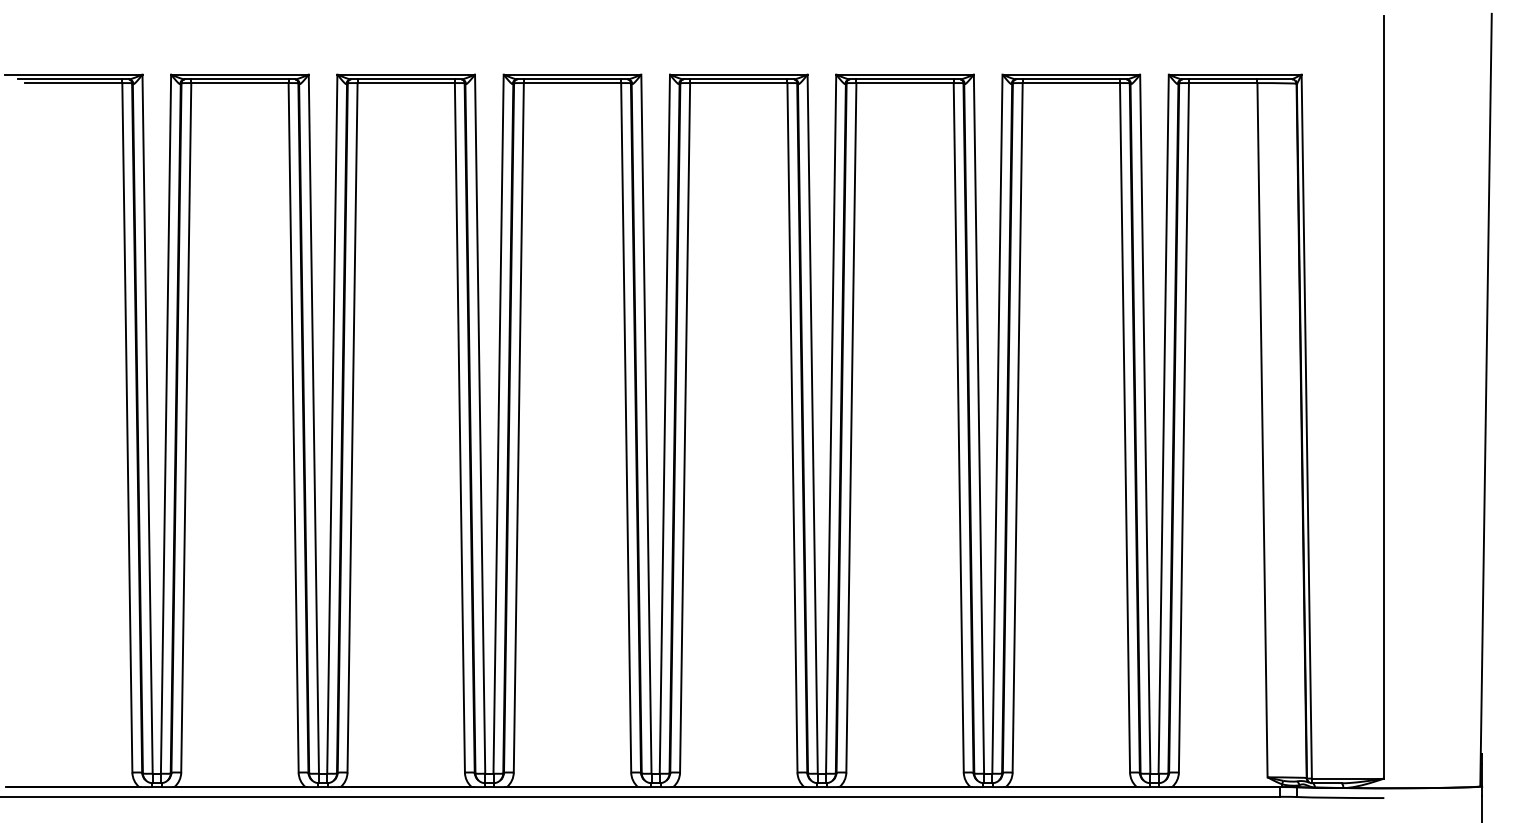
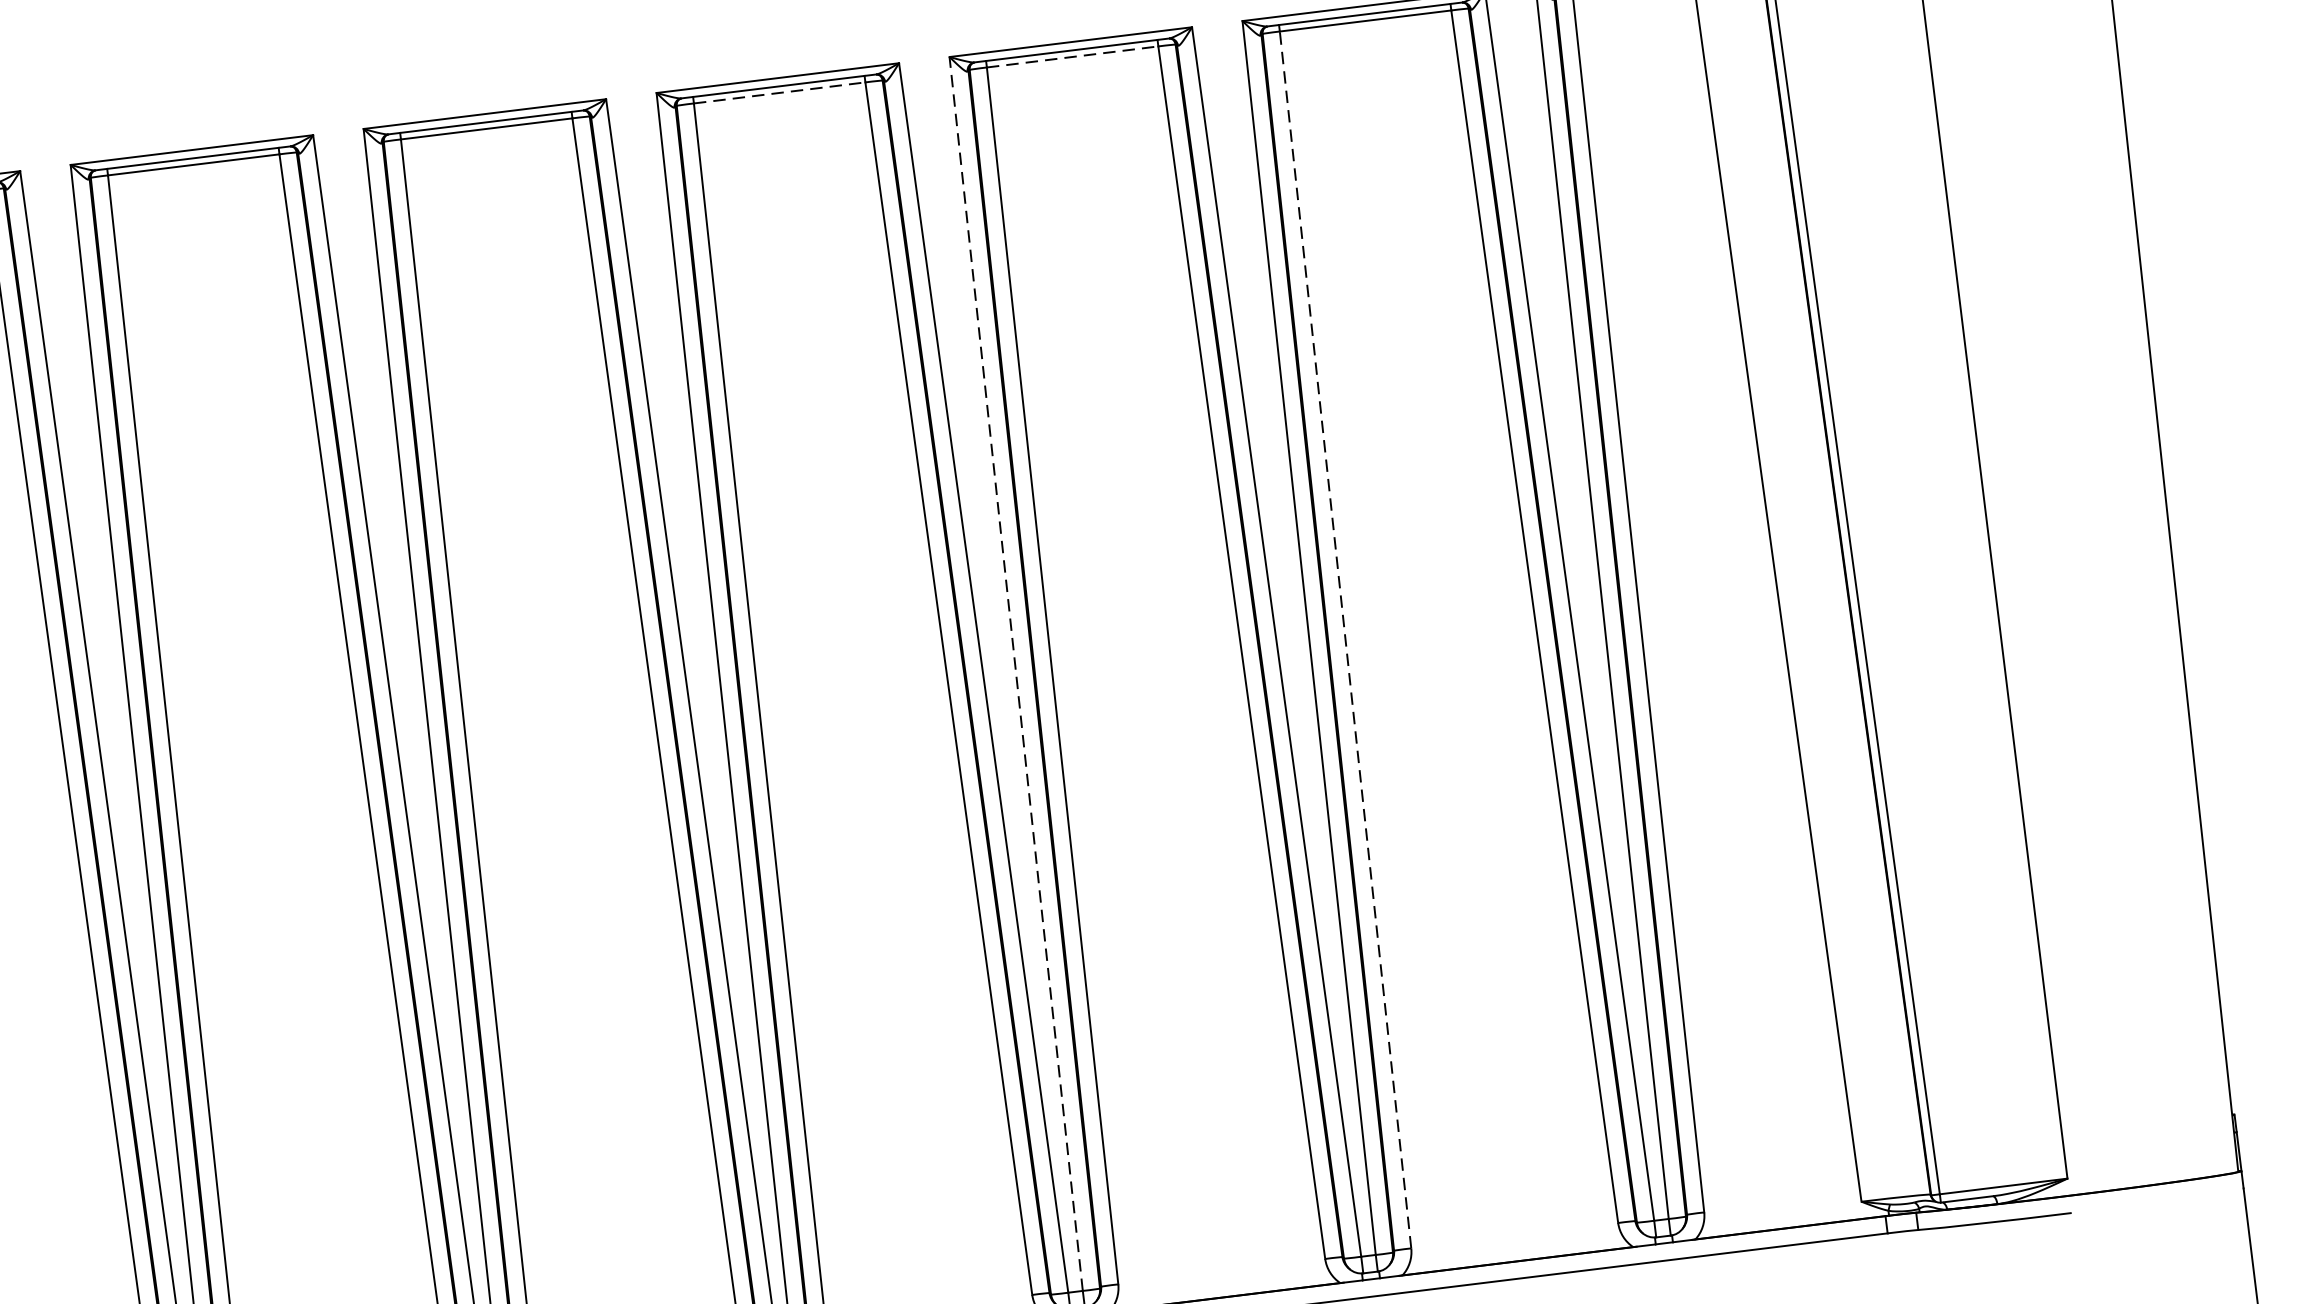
line: (738, 83) -> (779, 93), solid -> dashed
line: (905, 83) -> (1073, 57), solid -> dashed
line: (831, 424) -> (1016, 674), solid -> dashed
line: (1017, 427) -> (1345, 639), solid -> dashed

